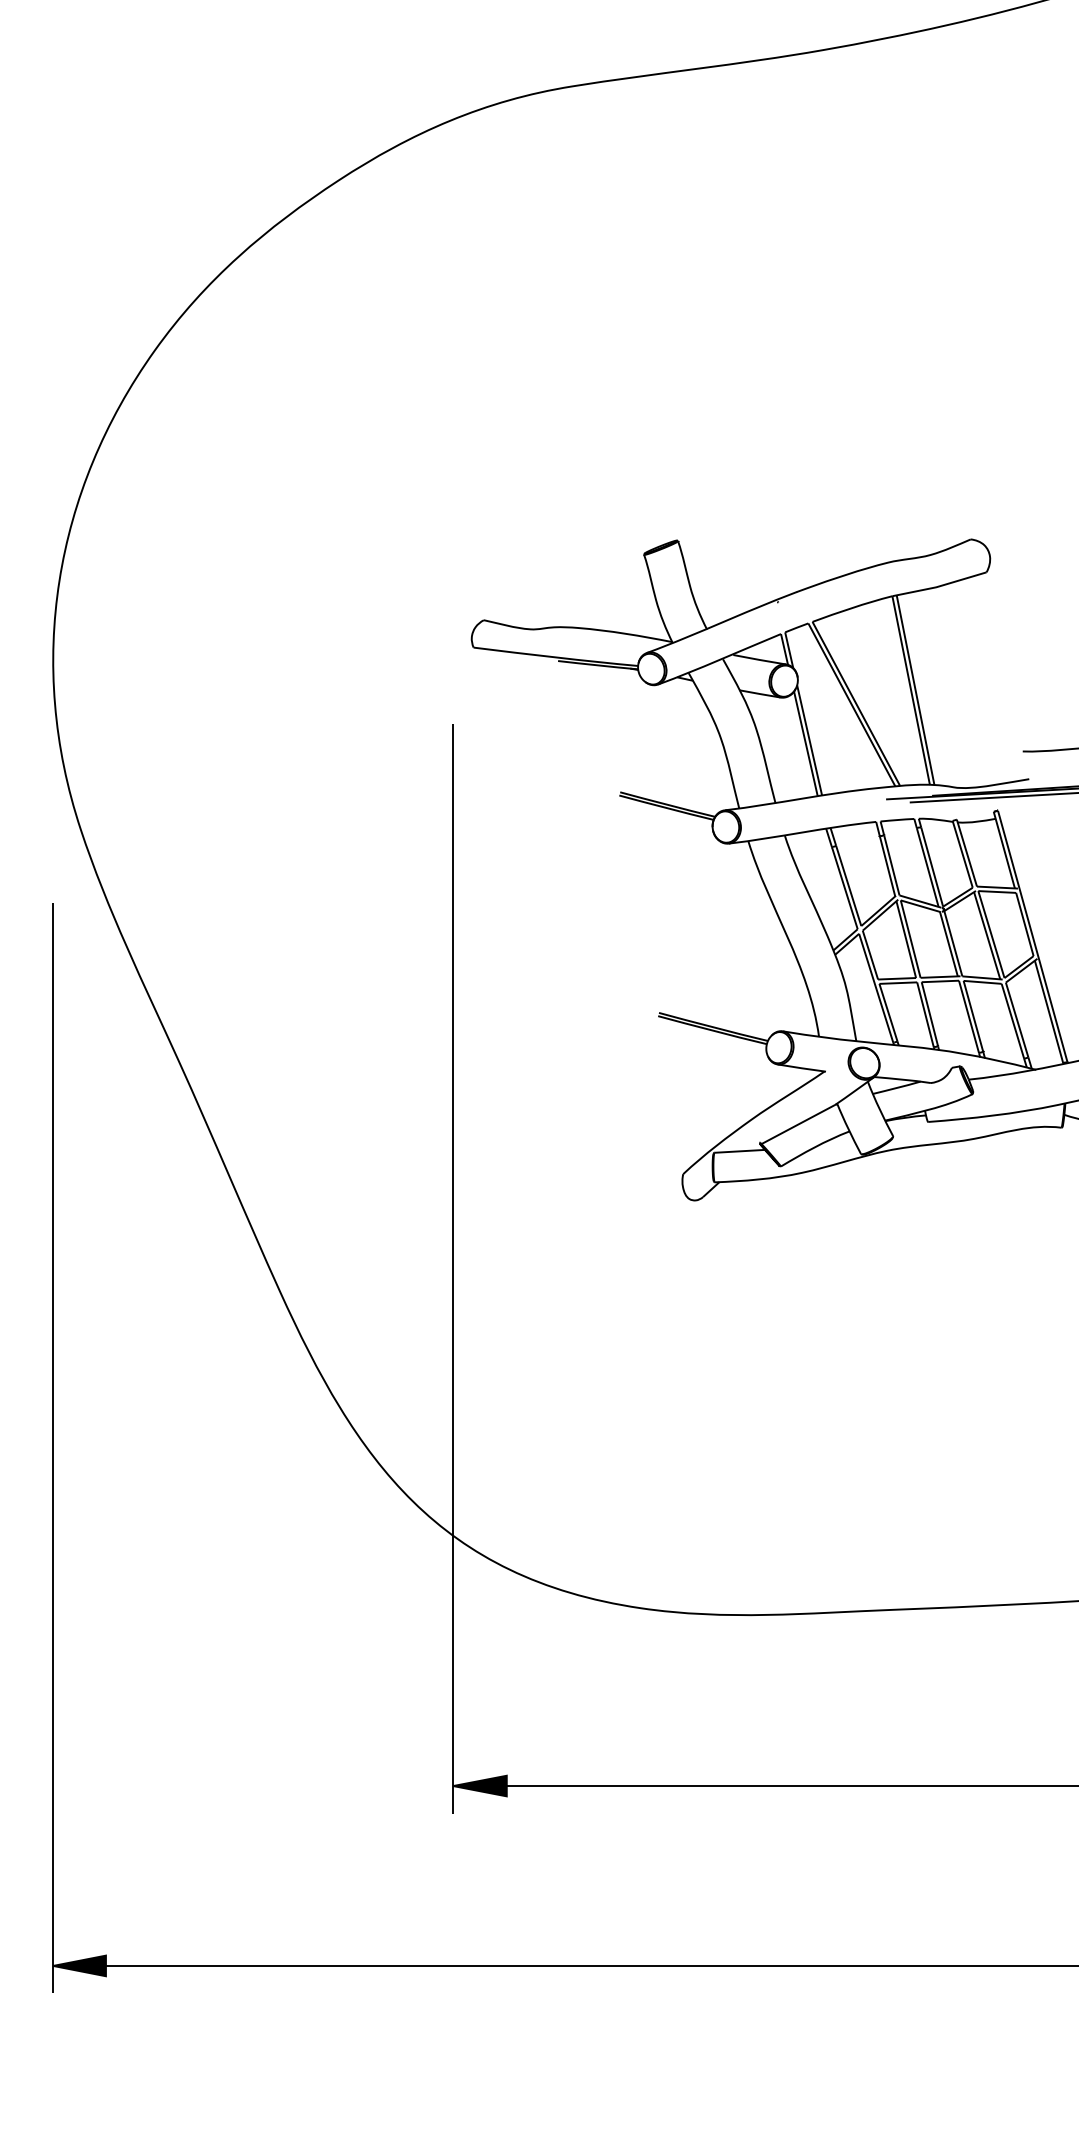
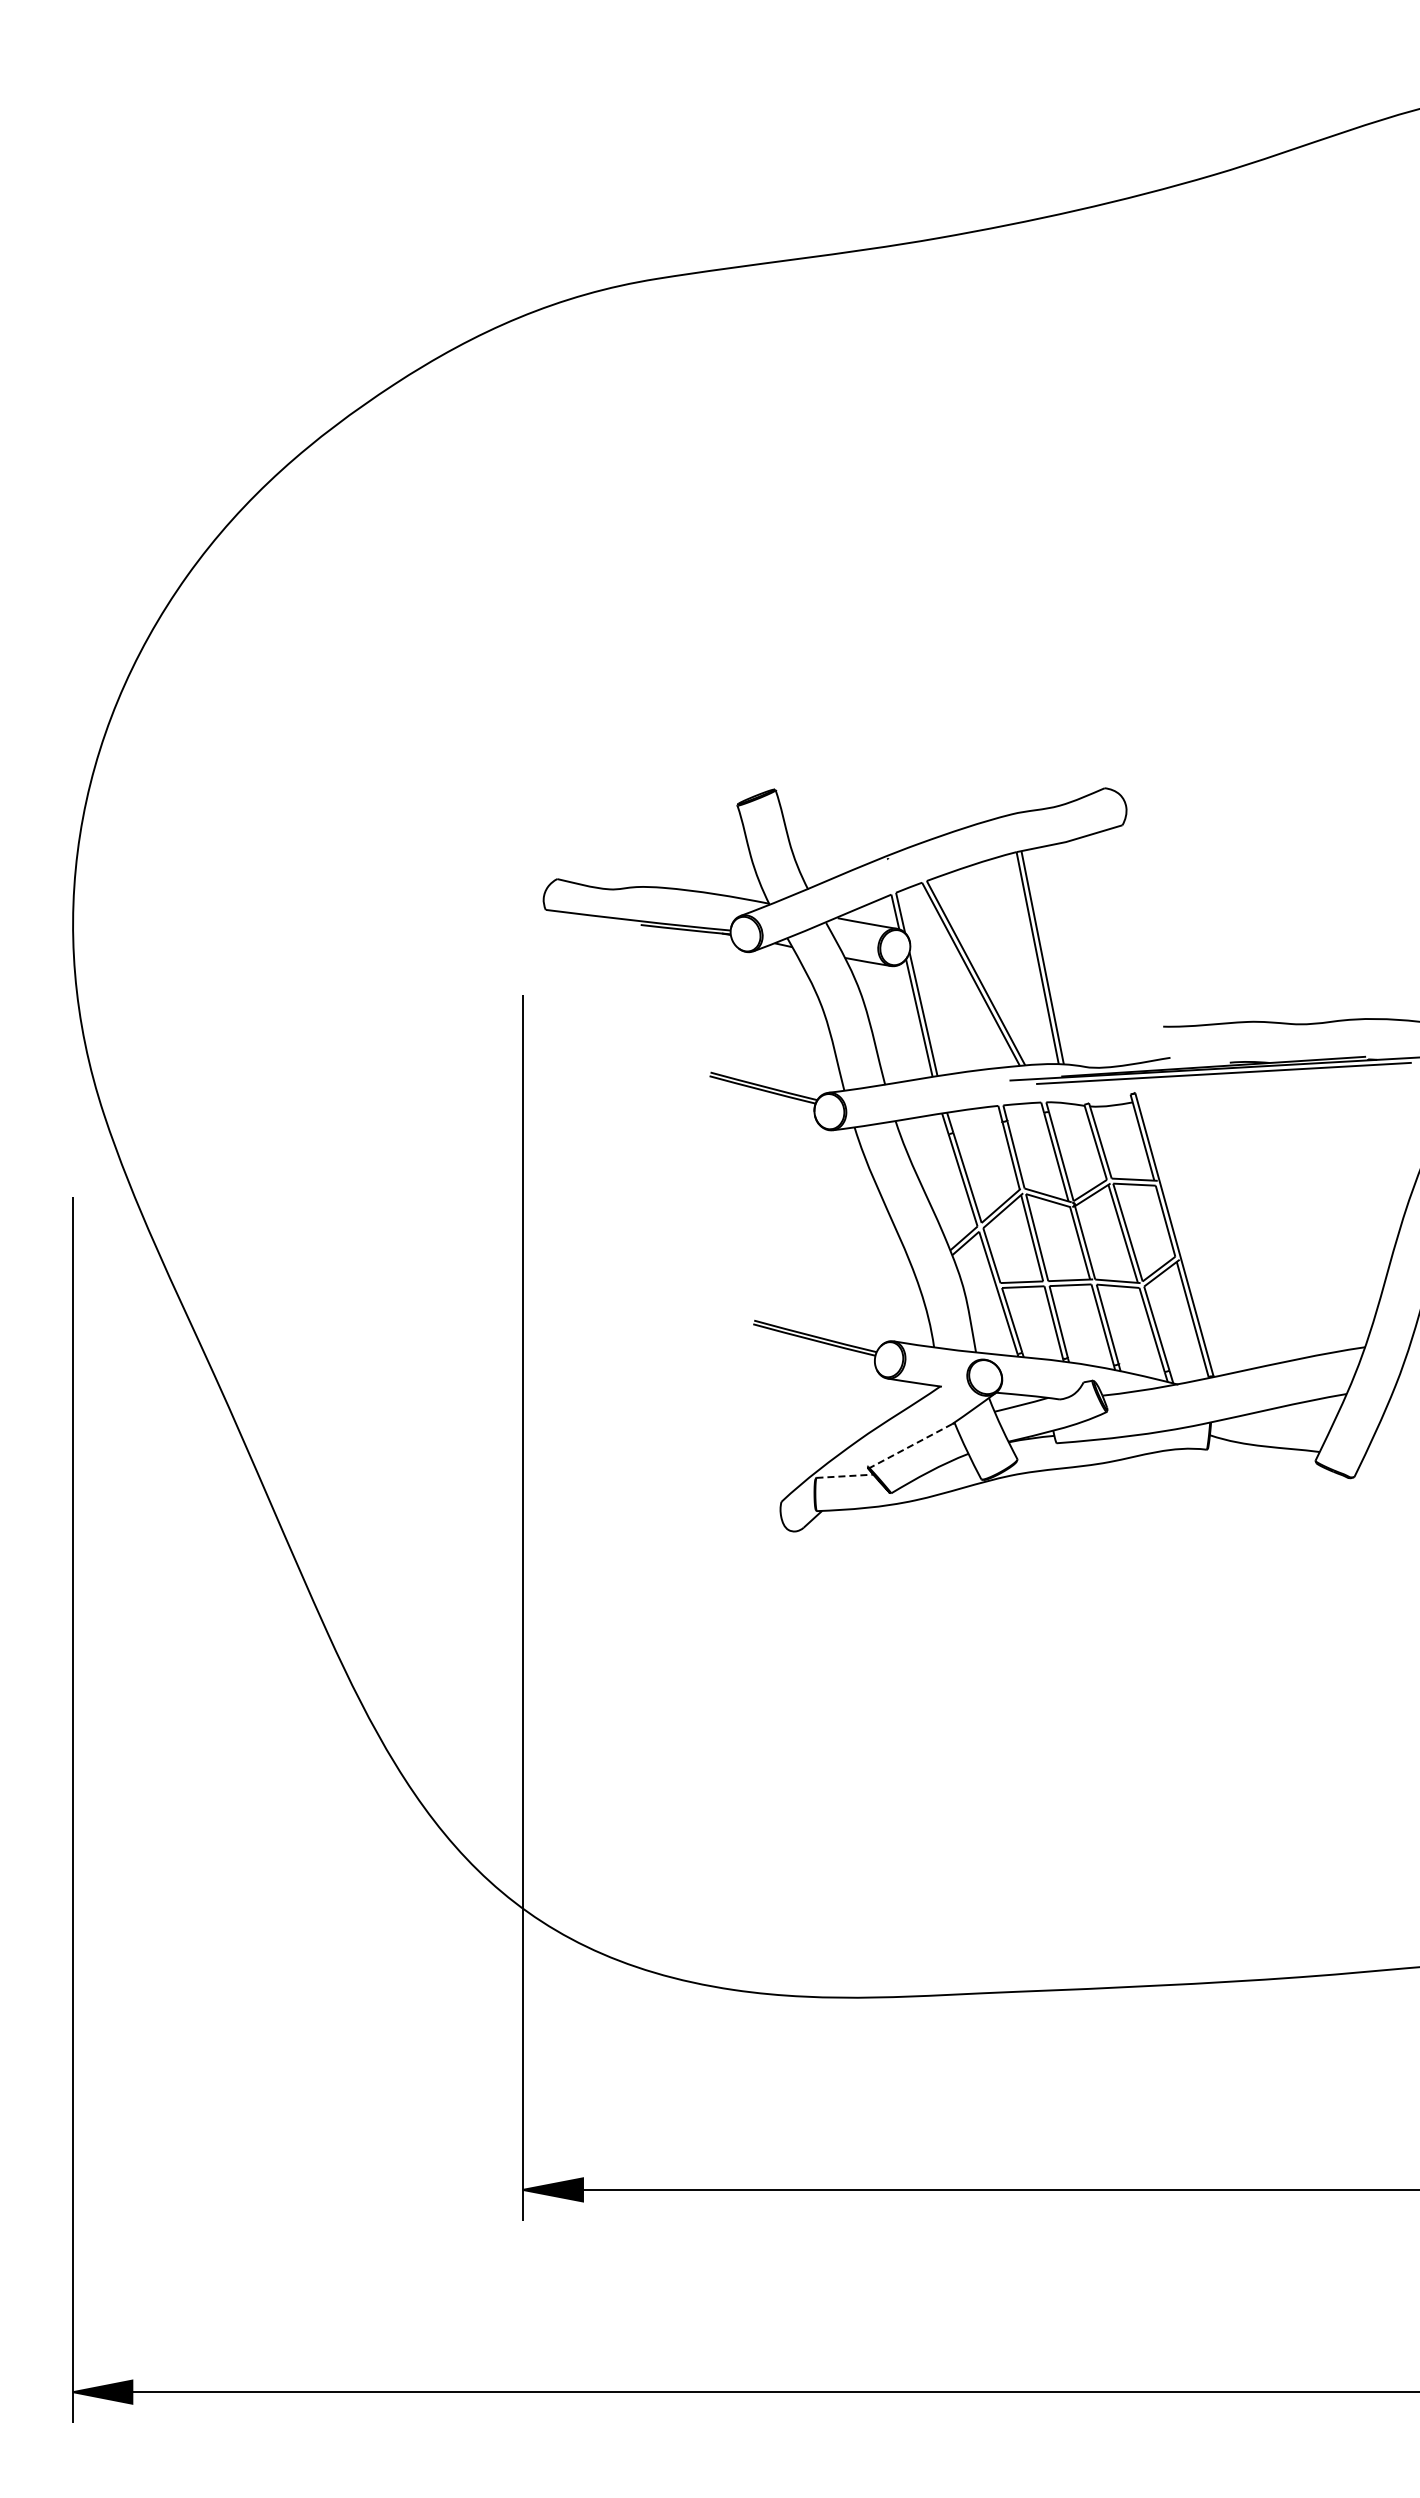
line: (798, 1124) -> (910, 1446), solid -> dashed
line: (740, 1151) -> (845, 1476), solid -> dashed

